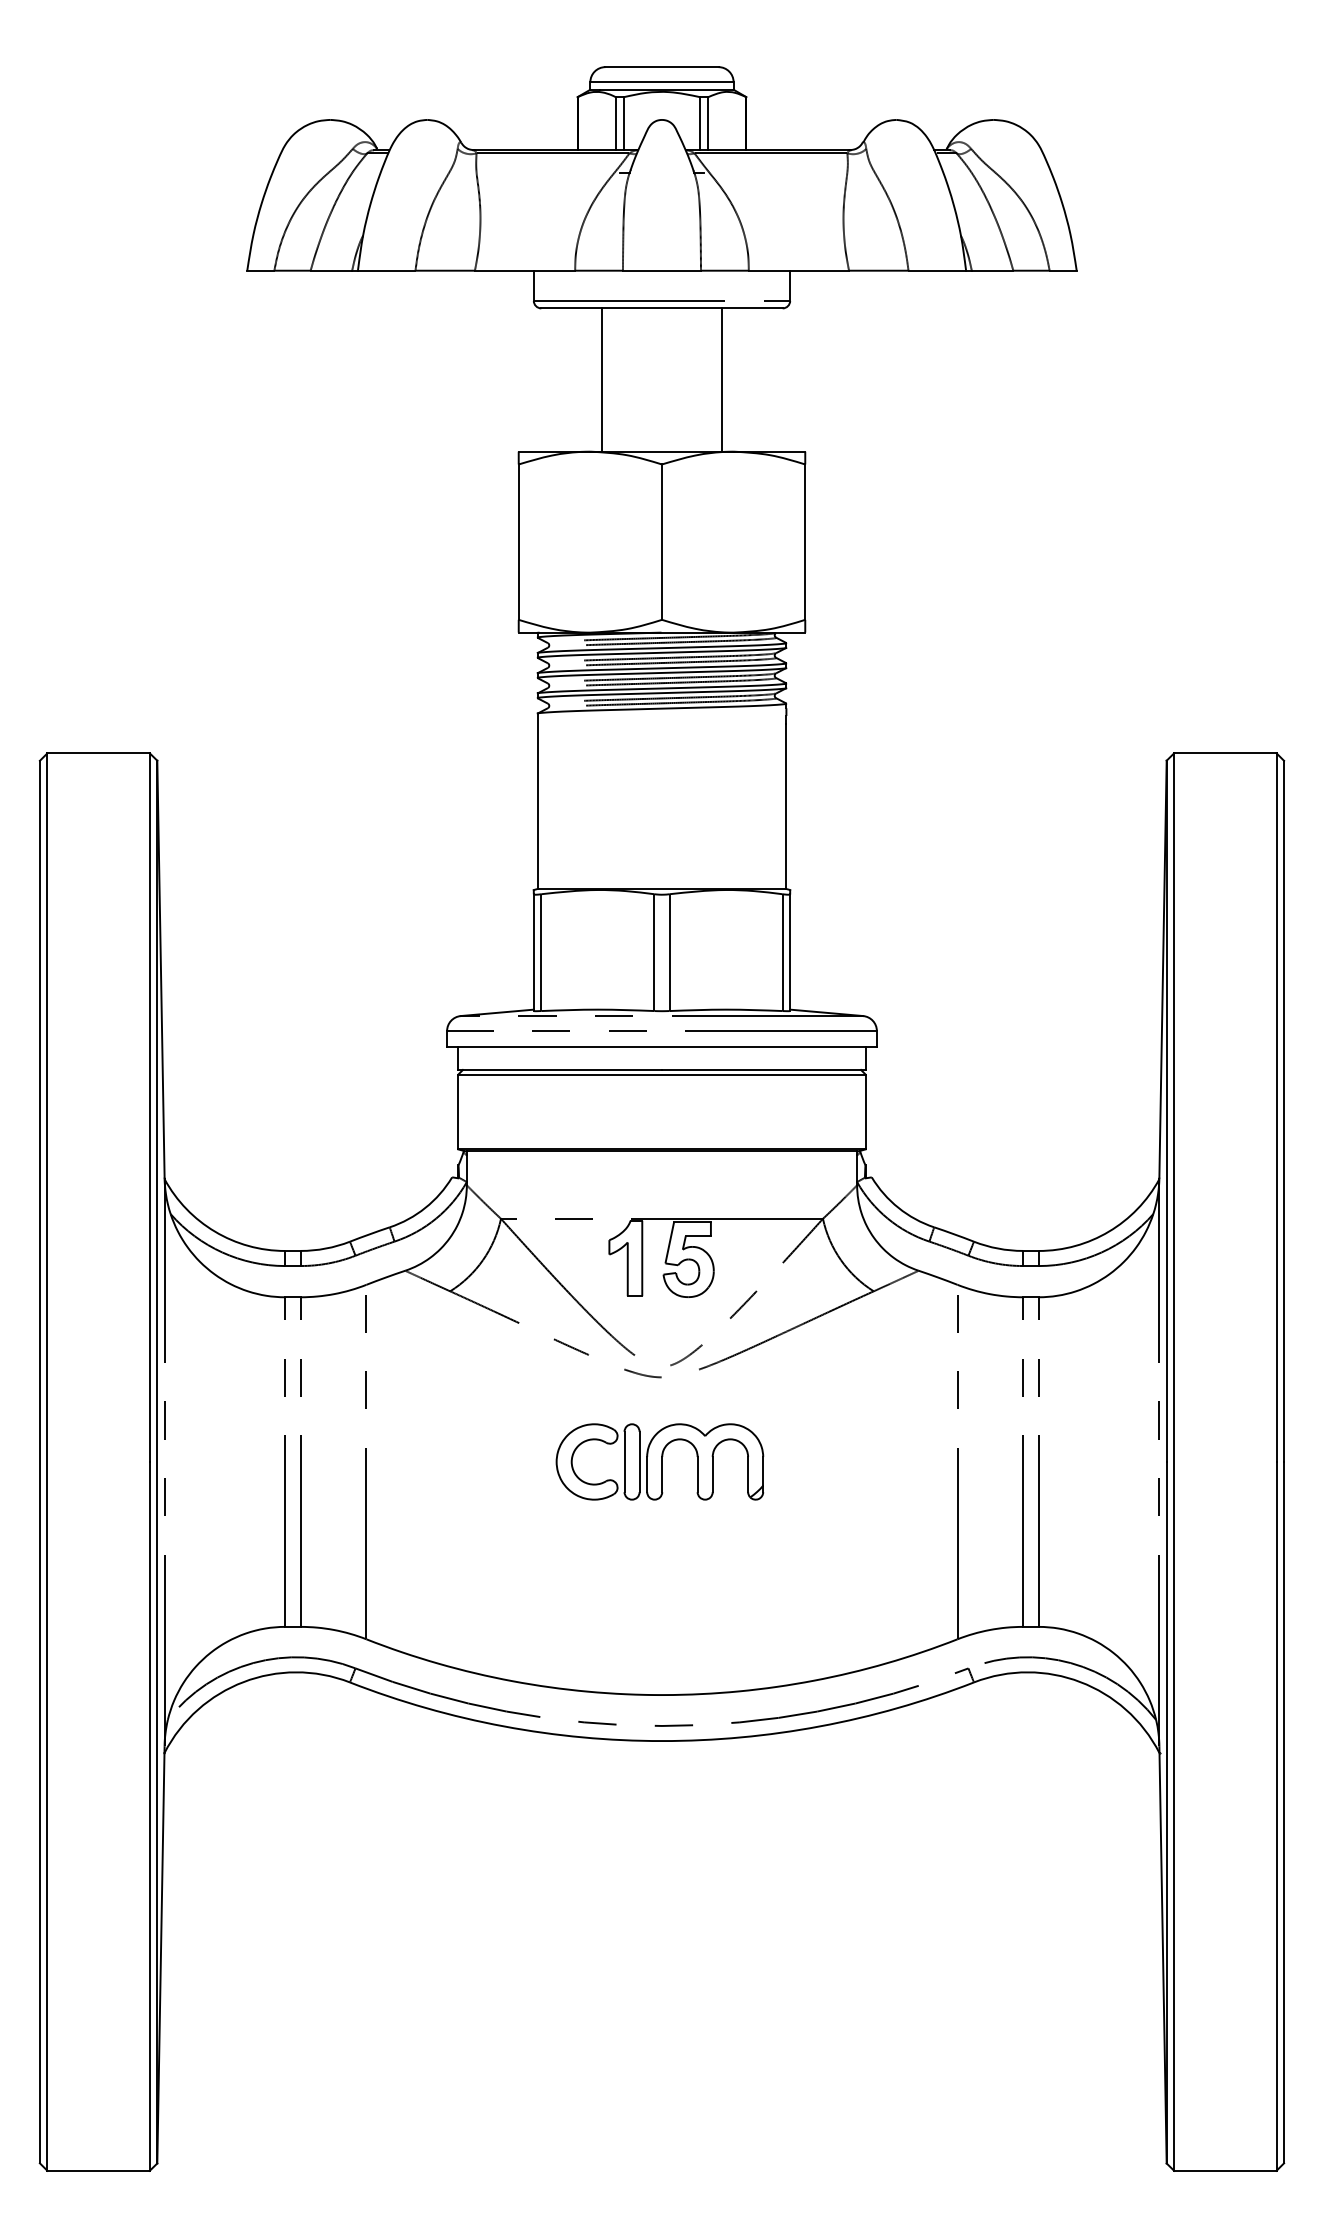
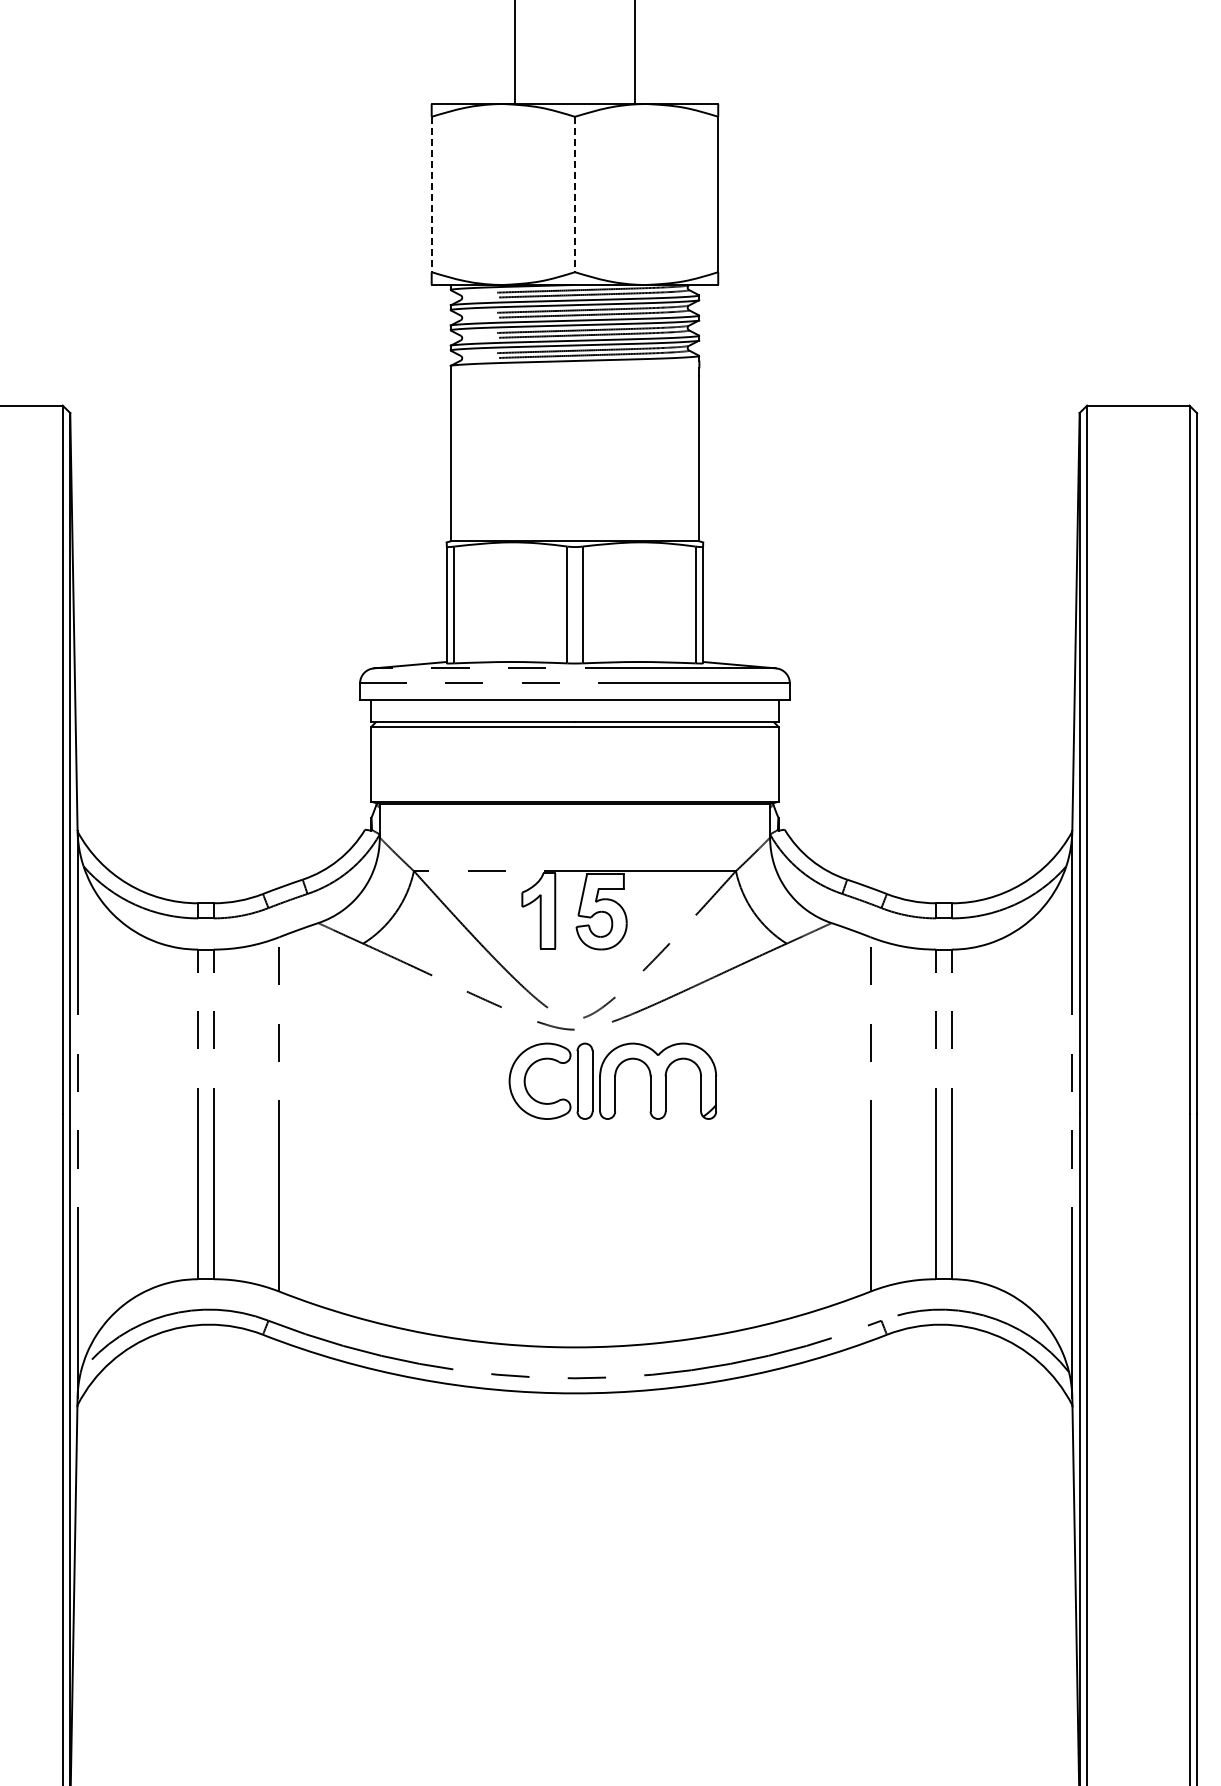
line: (518, 542) -> (431, 194), solid -> dashed
line: (662, 542) -> (575, 194), solid -> dashed
part: (659, 1461) -> (612, 1080), moved

